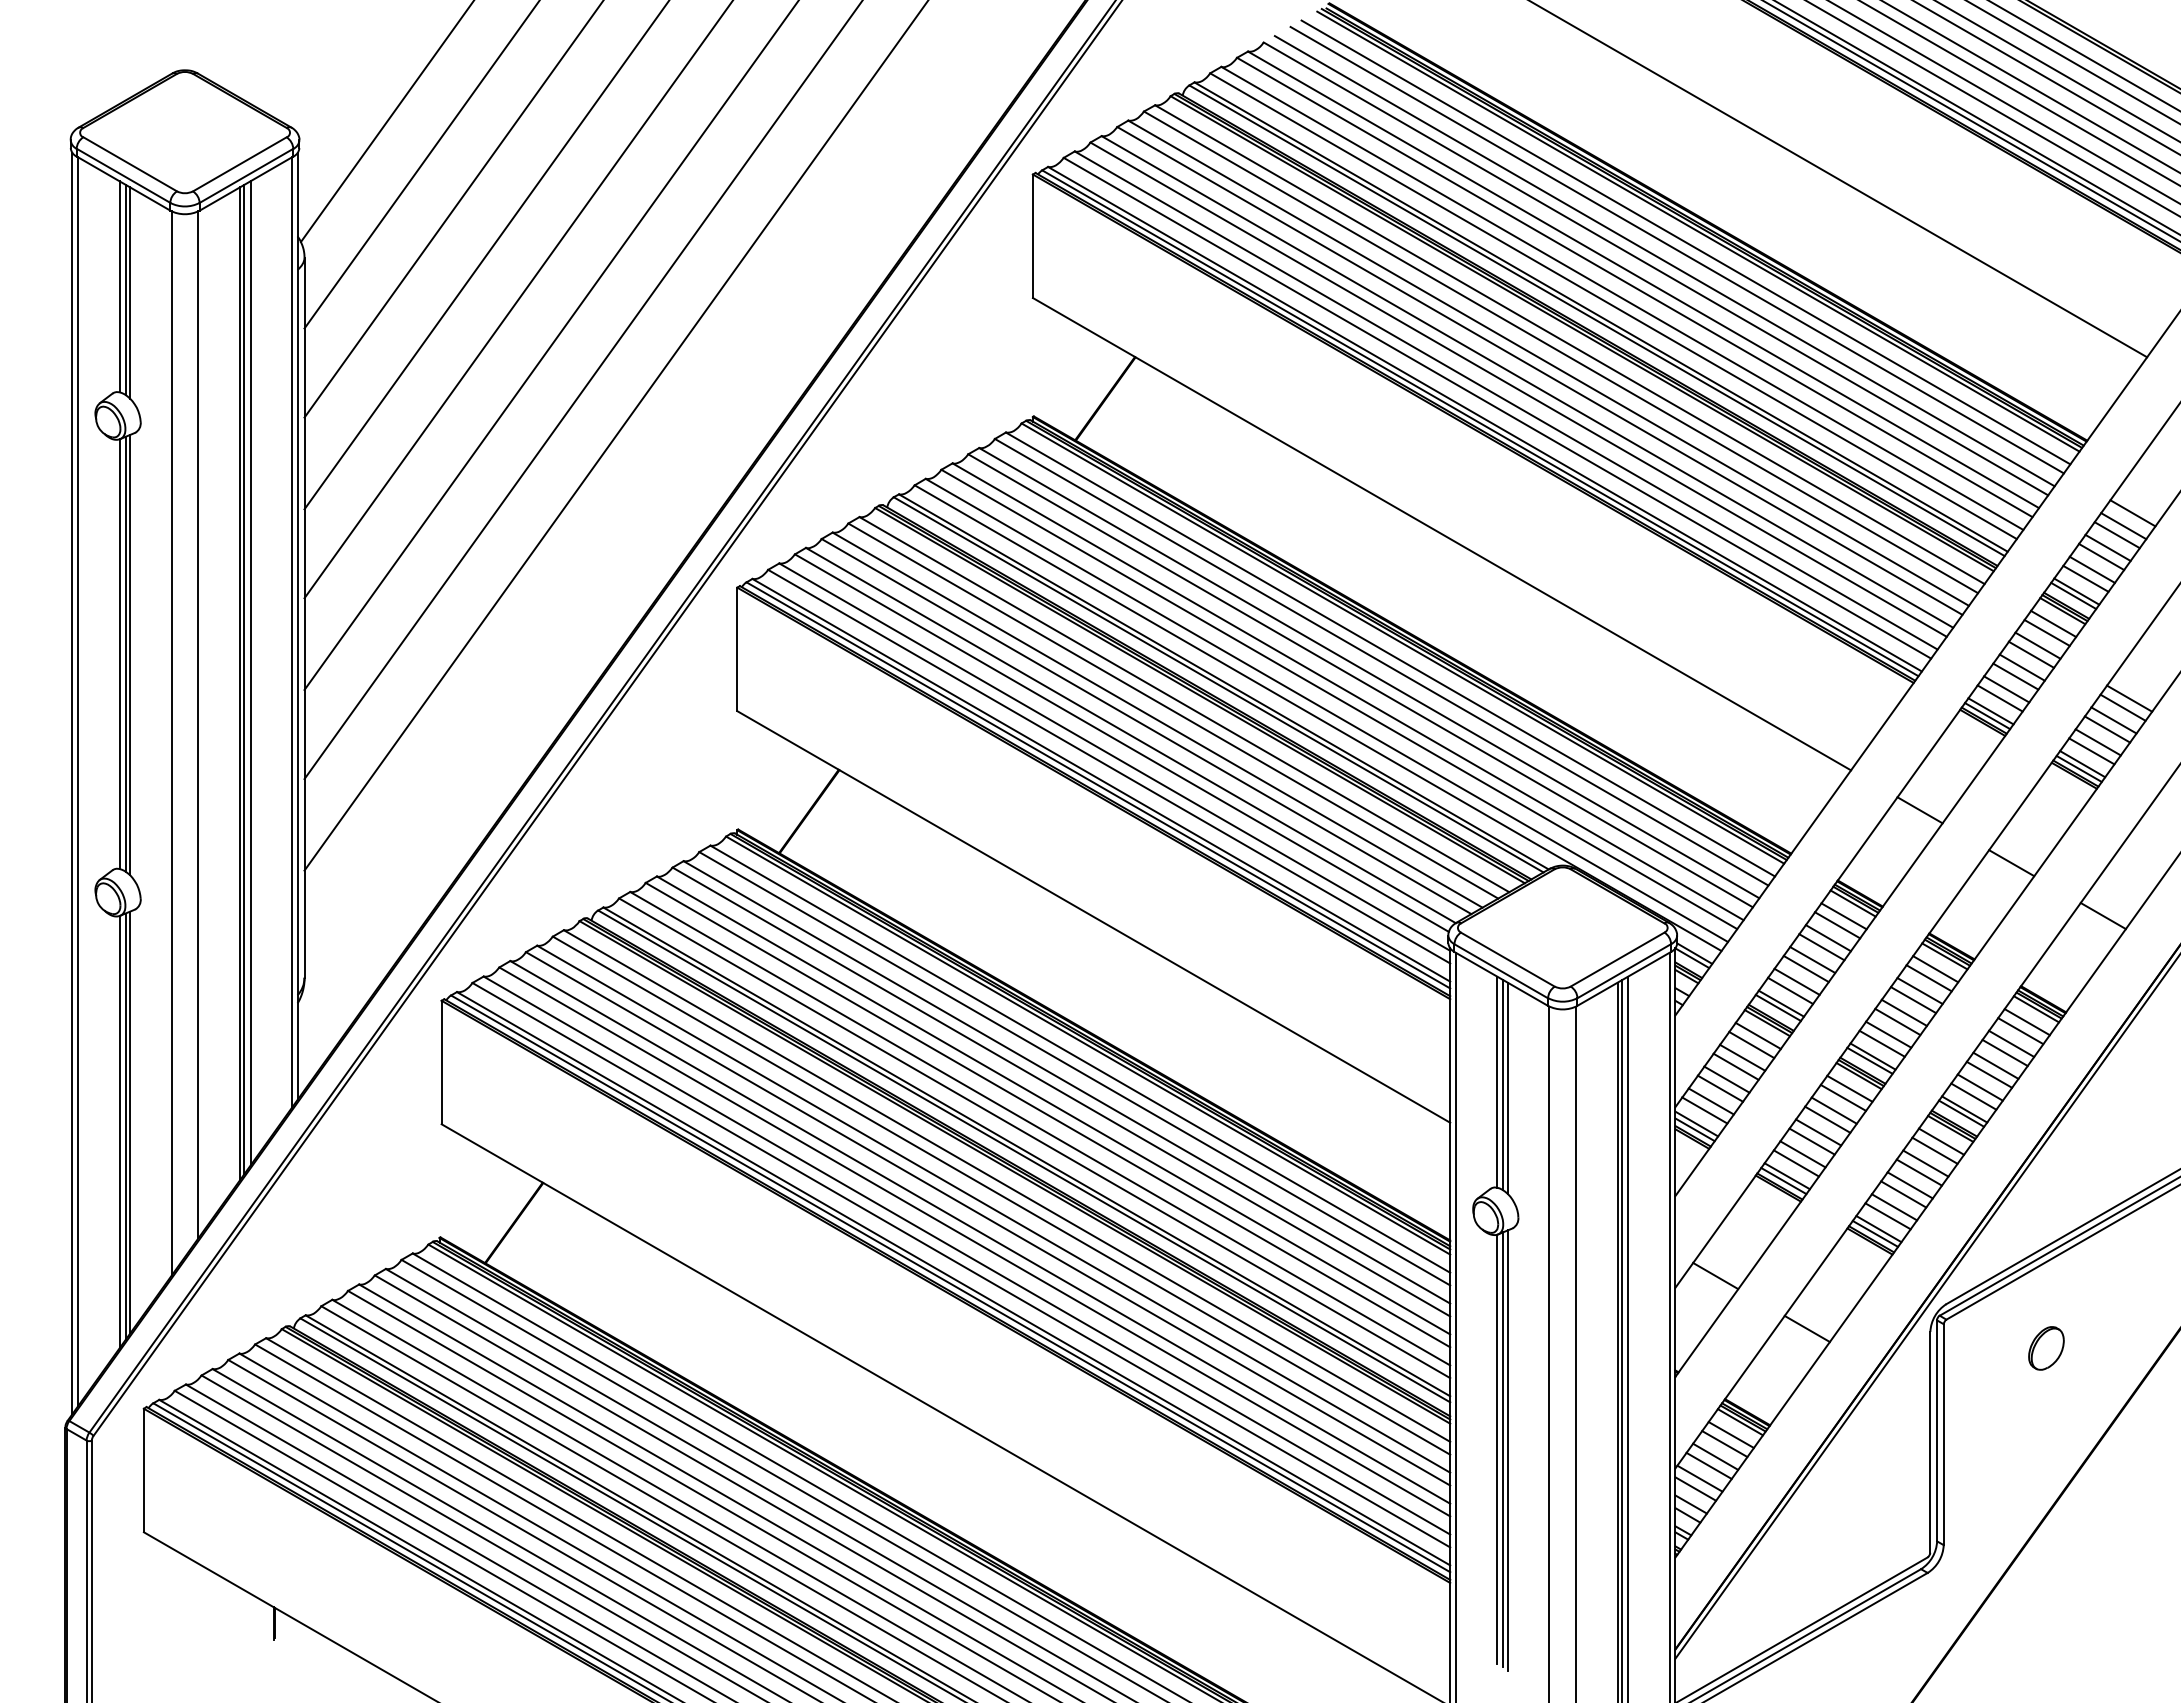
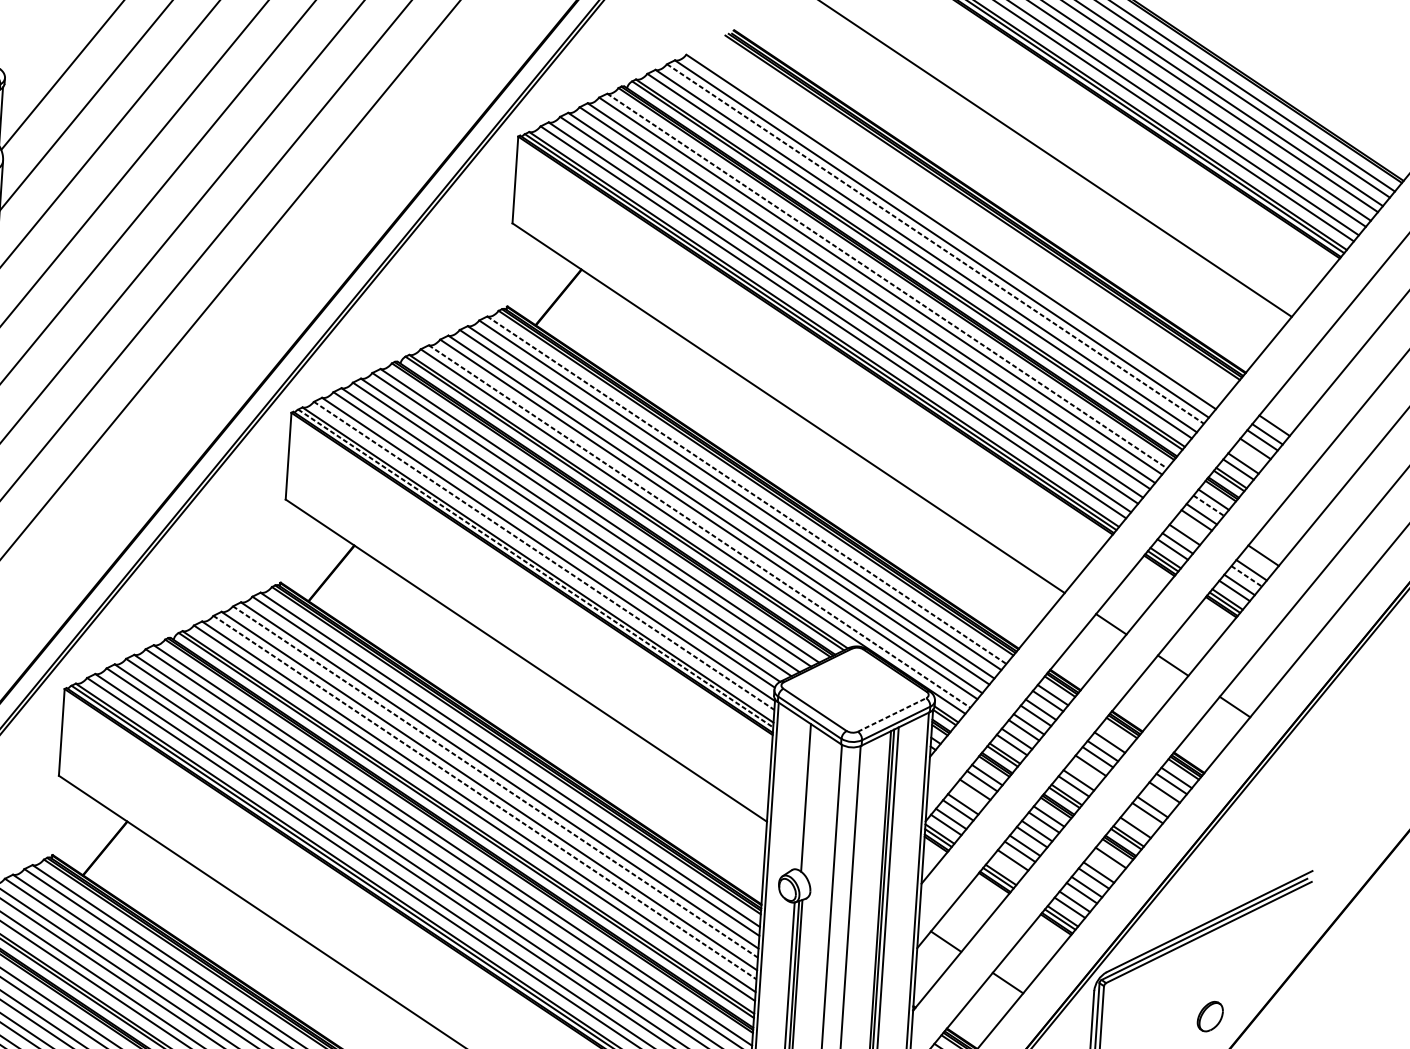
line: (1685, 242) -> (973, 214), removed
line: (1676, 249) -> (966, 219), removed
line: (1664, 261) -> (957, 227), removed
line: (1635, 287) -> (935, 244), solid -> dashed
line: (1569, 344) -> (886, 280), solid -> dashed
line: (2101, 556) -> (1250, 454), removed
line: (2047, 633) -> (1209, 506), solid -> dashed
line: (1390, 654) -> (746, 490), solid -> dashed
line: (2021, 667) -> (1189, 528), removed
line: (2122, 707) -> (1258, 561), removed
line: (1327, 710) -> (700, 526), solid -> dashed
line: (2107, 729) -> (1246, 576), solid -> dashed
line: (1109, 766) -> (544, 555), solid -> dashed
line: (1098, 785) -> (535, 568), solid -> dashed
line: (1617, 959) -> (891, 714), solid -> dashed
line: (1935, 969) -> (1114, 736), removed
line: (1897, 1021) -> (1085, 771), removed
line: (2004, 1052) -> (1159, 798), removed
line: (1735, 1066) -> (969, 795), removed
line: (1497, 1081) -> (802, 794), removed
line: (1979, 1087) -> (1140, 821), removed
line: (1507, 1088) -> (808, 800), removed
line: (1061, 1092) -> (495, 782), solid -> dashed
line: (1048, 1115) -> (485, 797), solid -> dashed
line: (1934, 1150) -> (1105, 863), removed
line: (1795, 1163) -> (1007, 866), removed
part: (2046, 1348) -> (1210, 1016), moved

